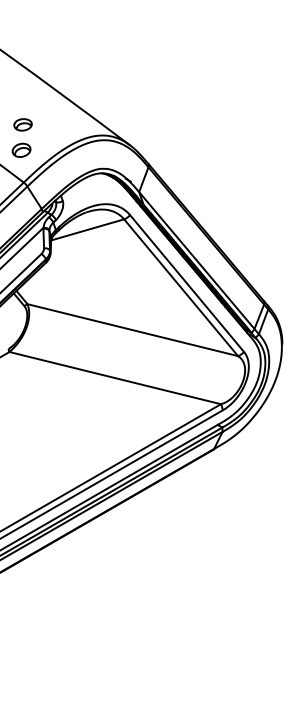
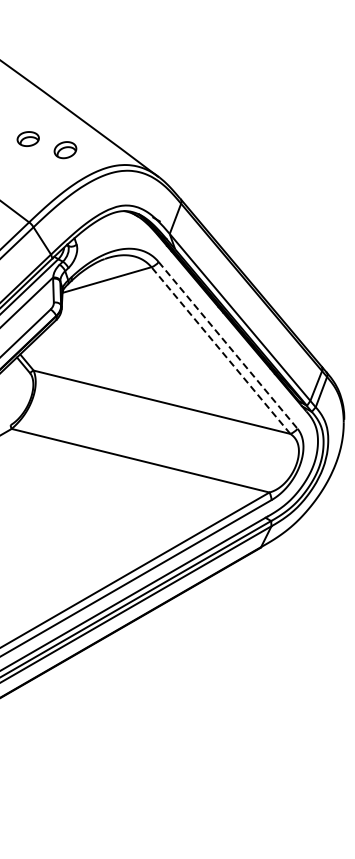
part: (22, 124) -> (27, 138), moved
part: (21, 150) -> (65, 150), moved
line: (187, 283) -> (228, 345), solid -> dashed
line: (180, 287) -> (220, 350), solid -> dashed

